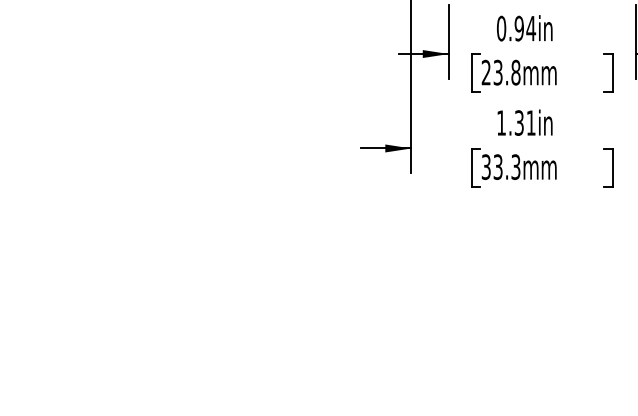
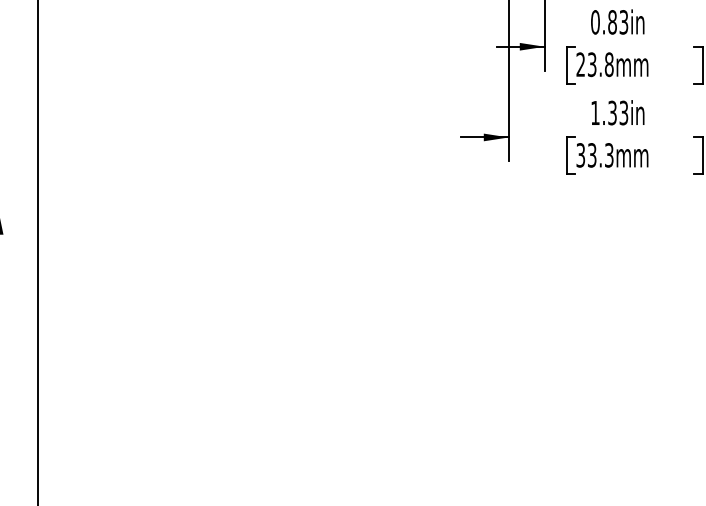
text: (525, 28) -> (618, 22), 0.94in -> 0.83in
text: (530, 122) -> (623, 112), 1.31in -> 1.33in

